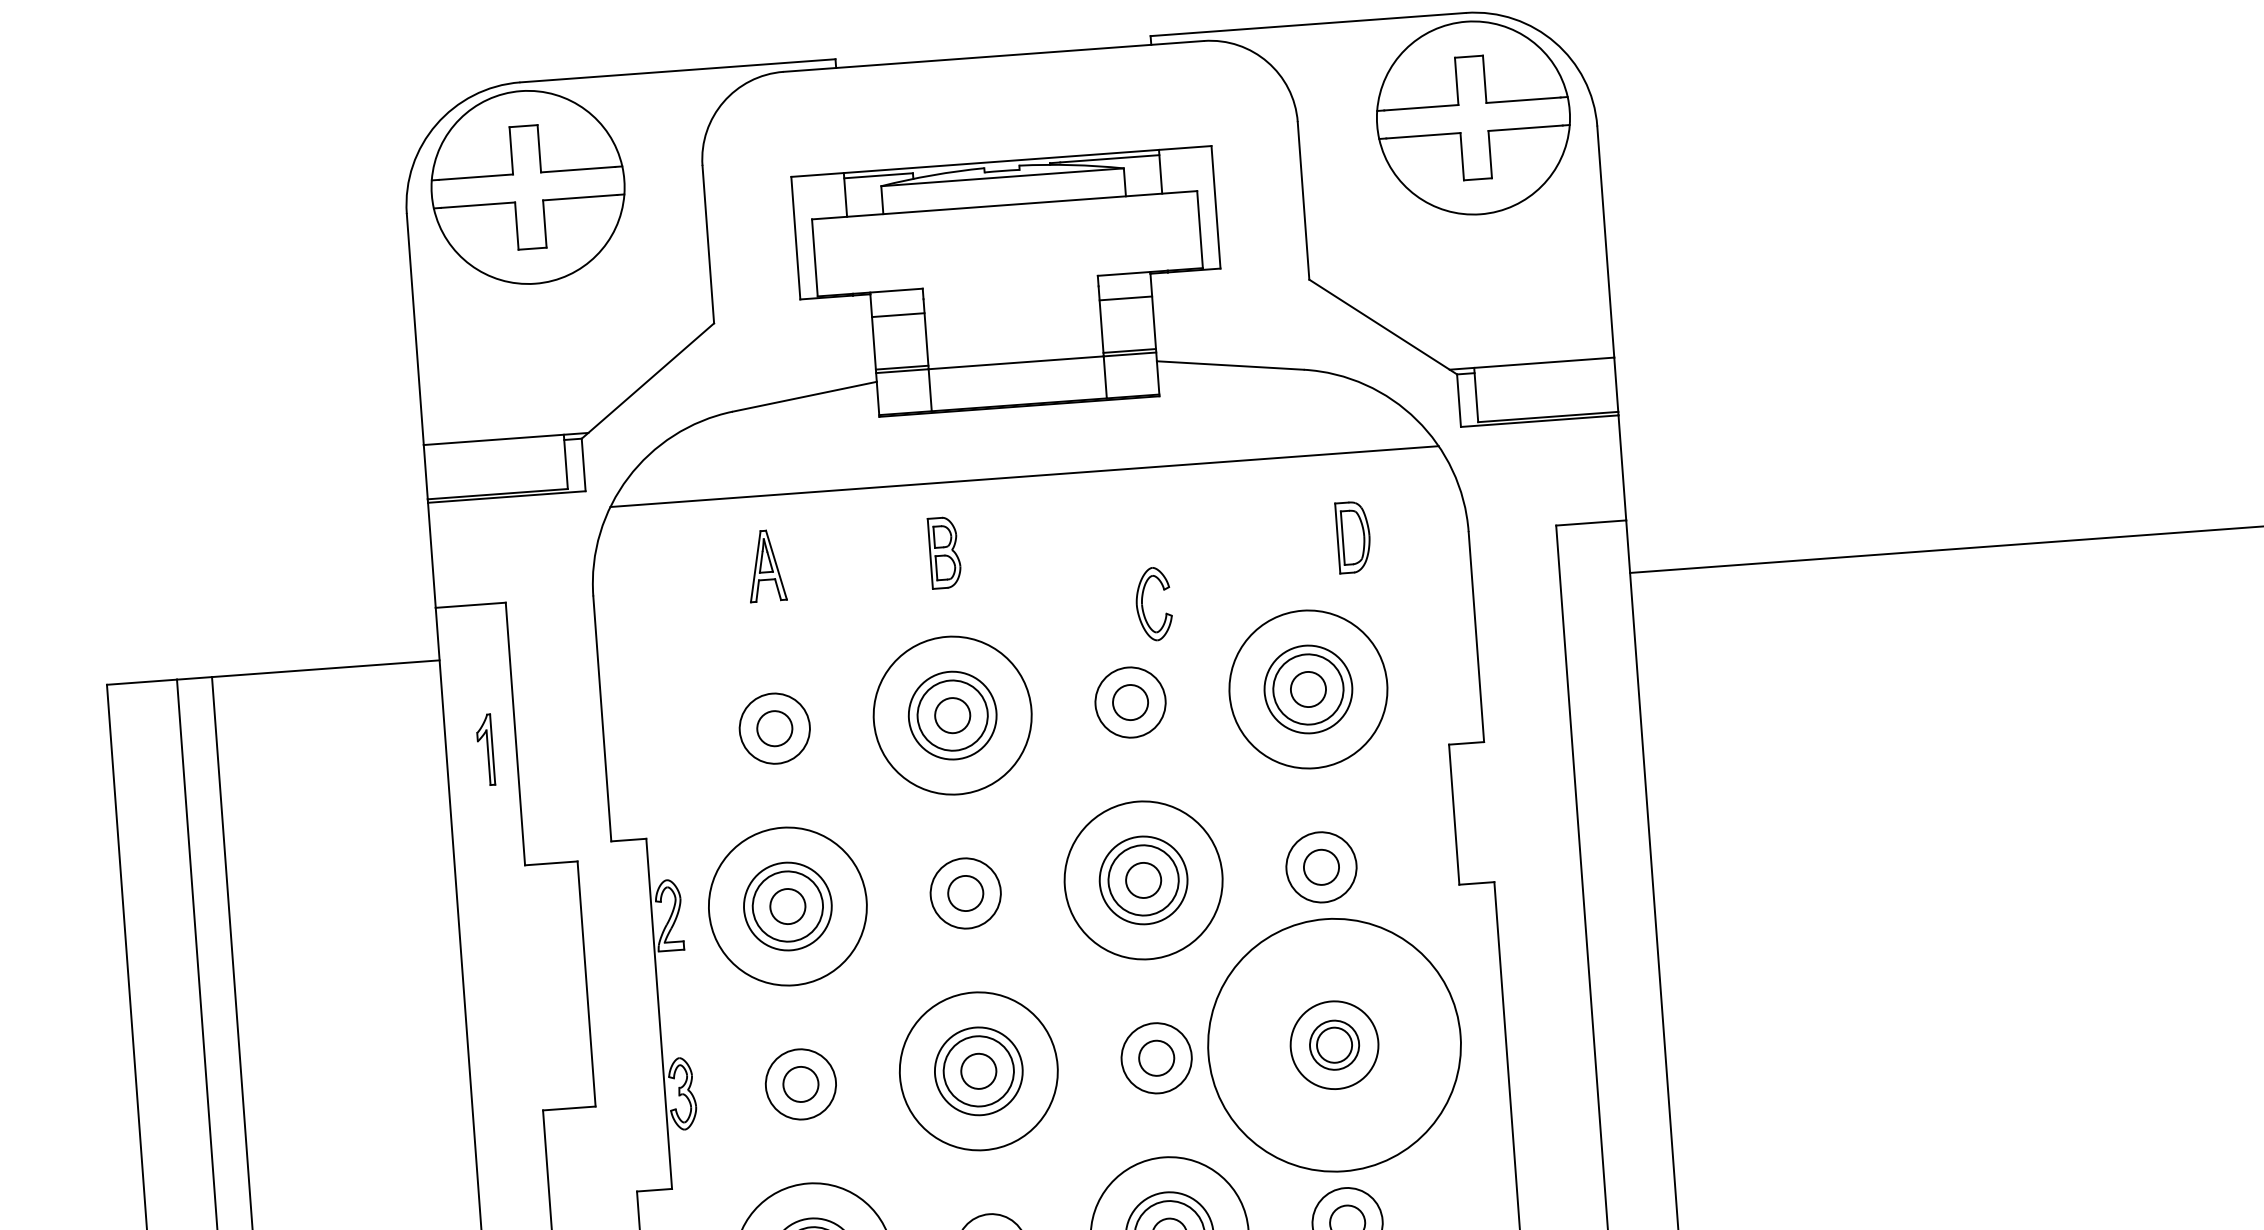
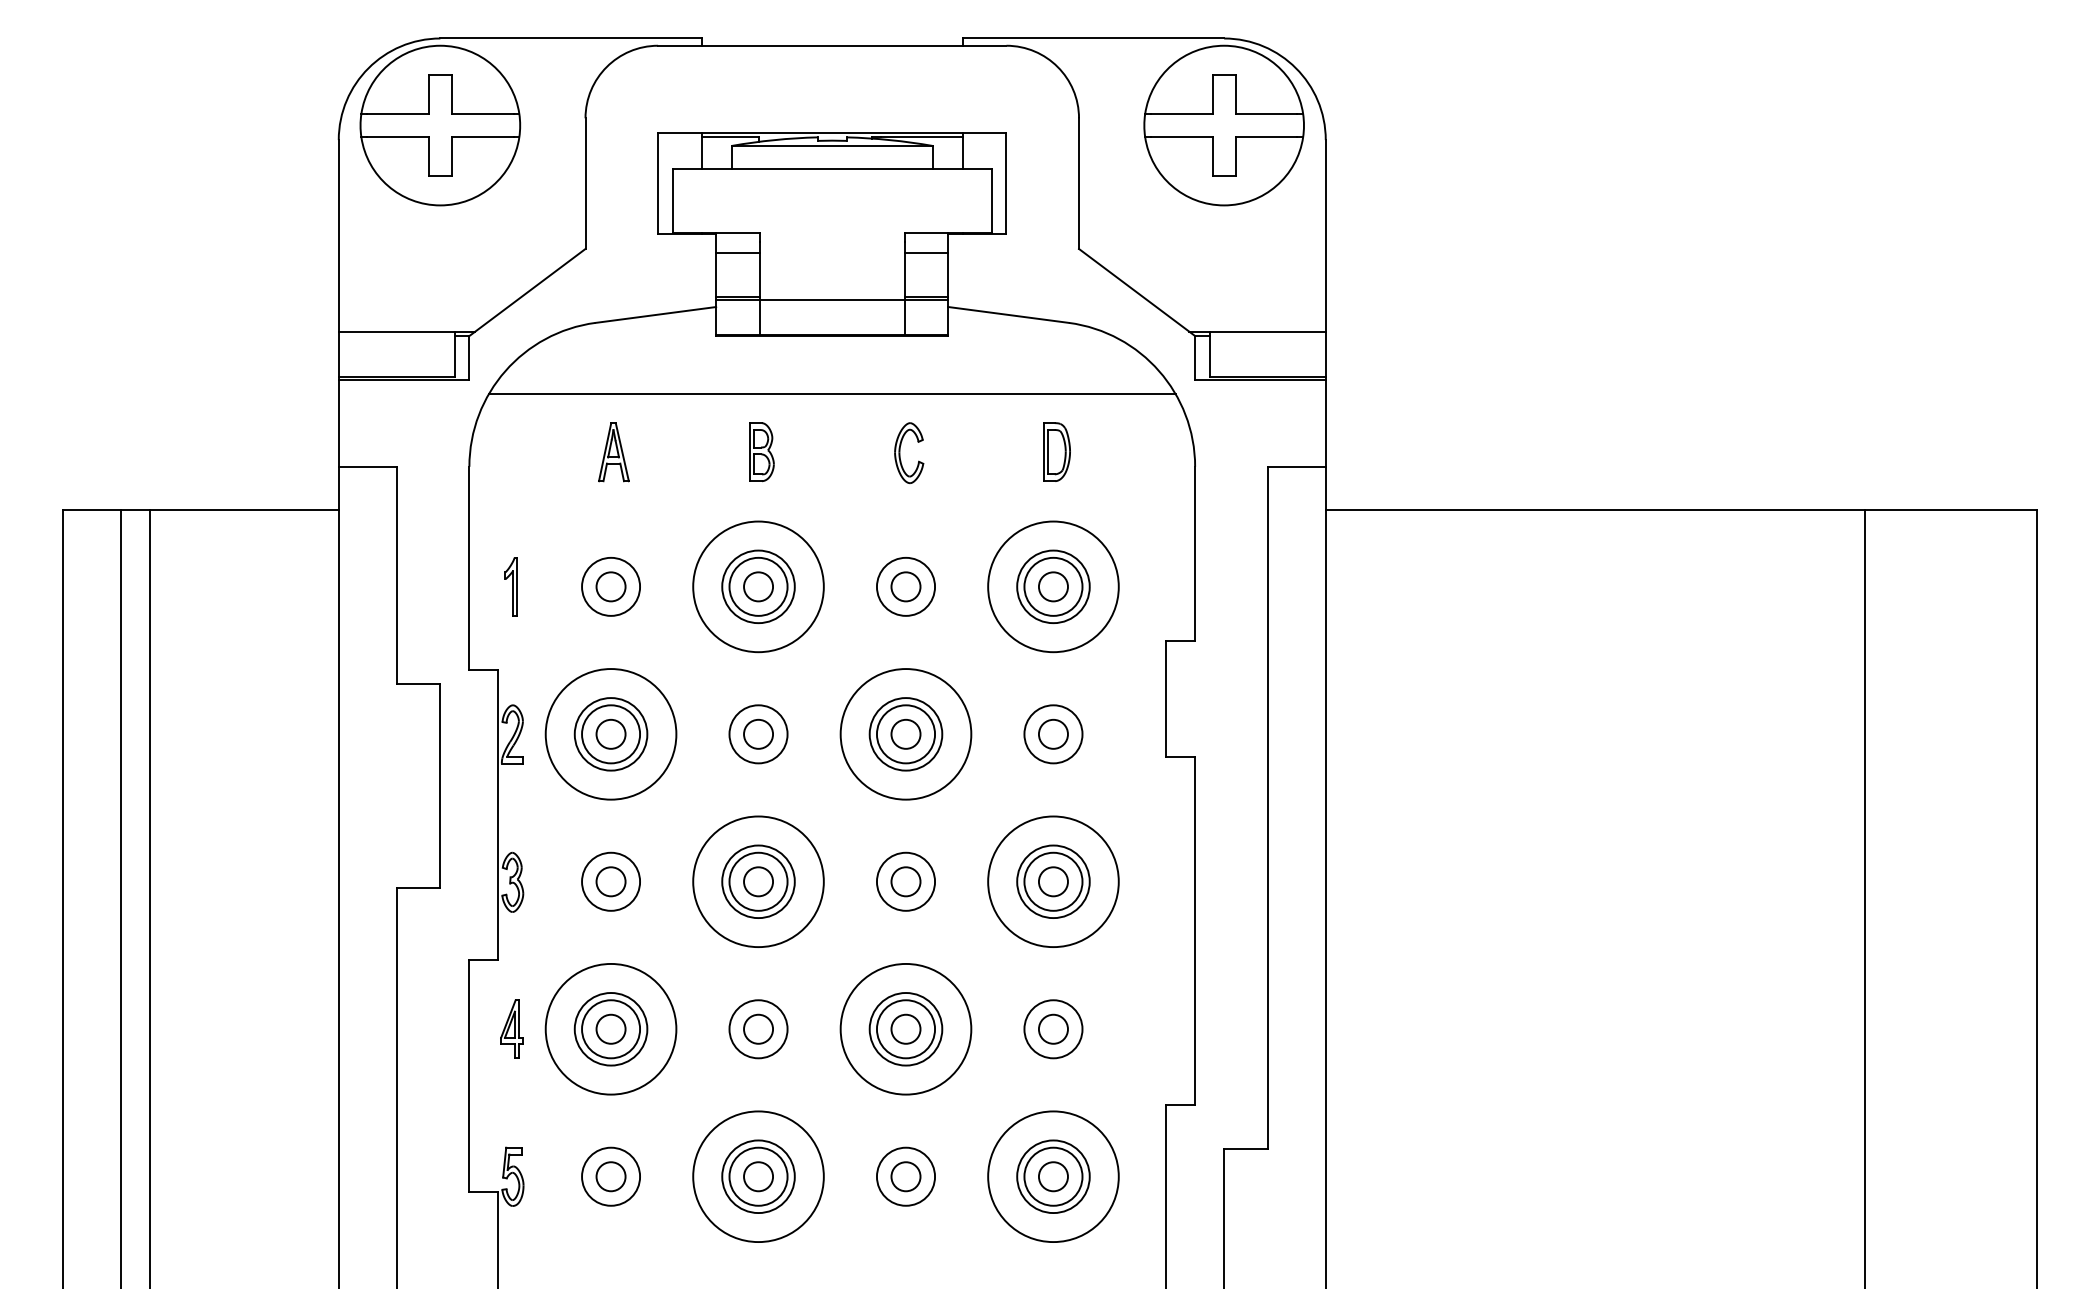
part: (1353, 536) -> (1056, 451), moved
part: (1143, 604) -> (900, 452), moved
part: (484, 749) -> (510, 586), moved
circle: (1334, 1044) -> (1053, 881), size x0.62
circle: (1334, 1044) -> (1053, 881), size x1.43

